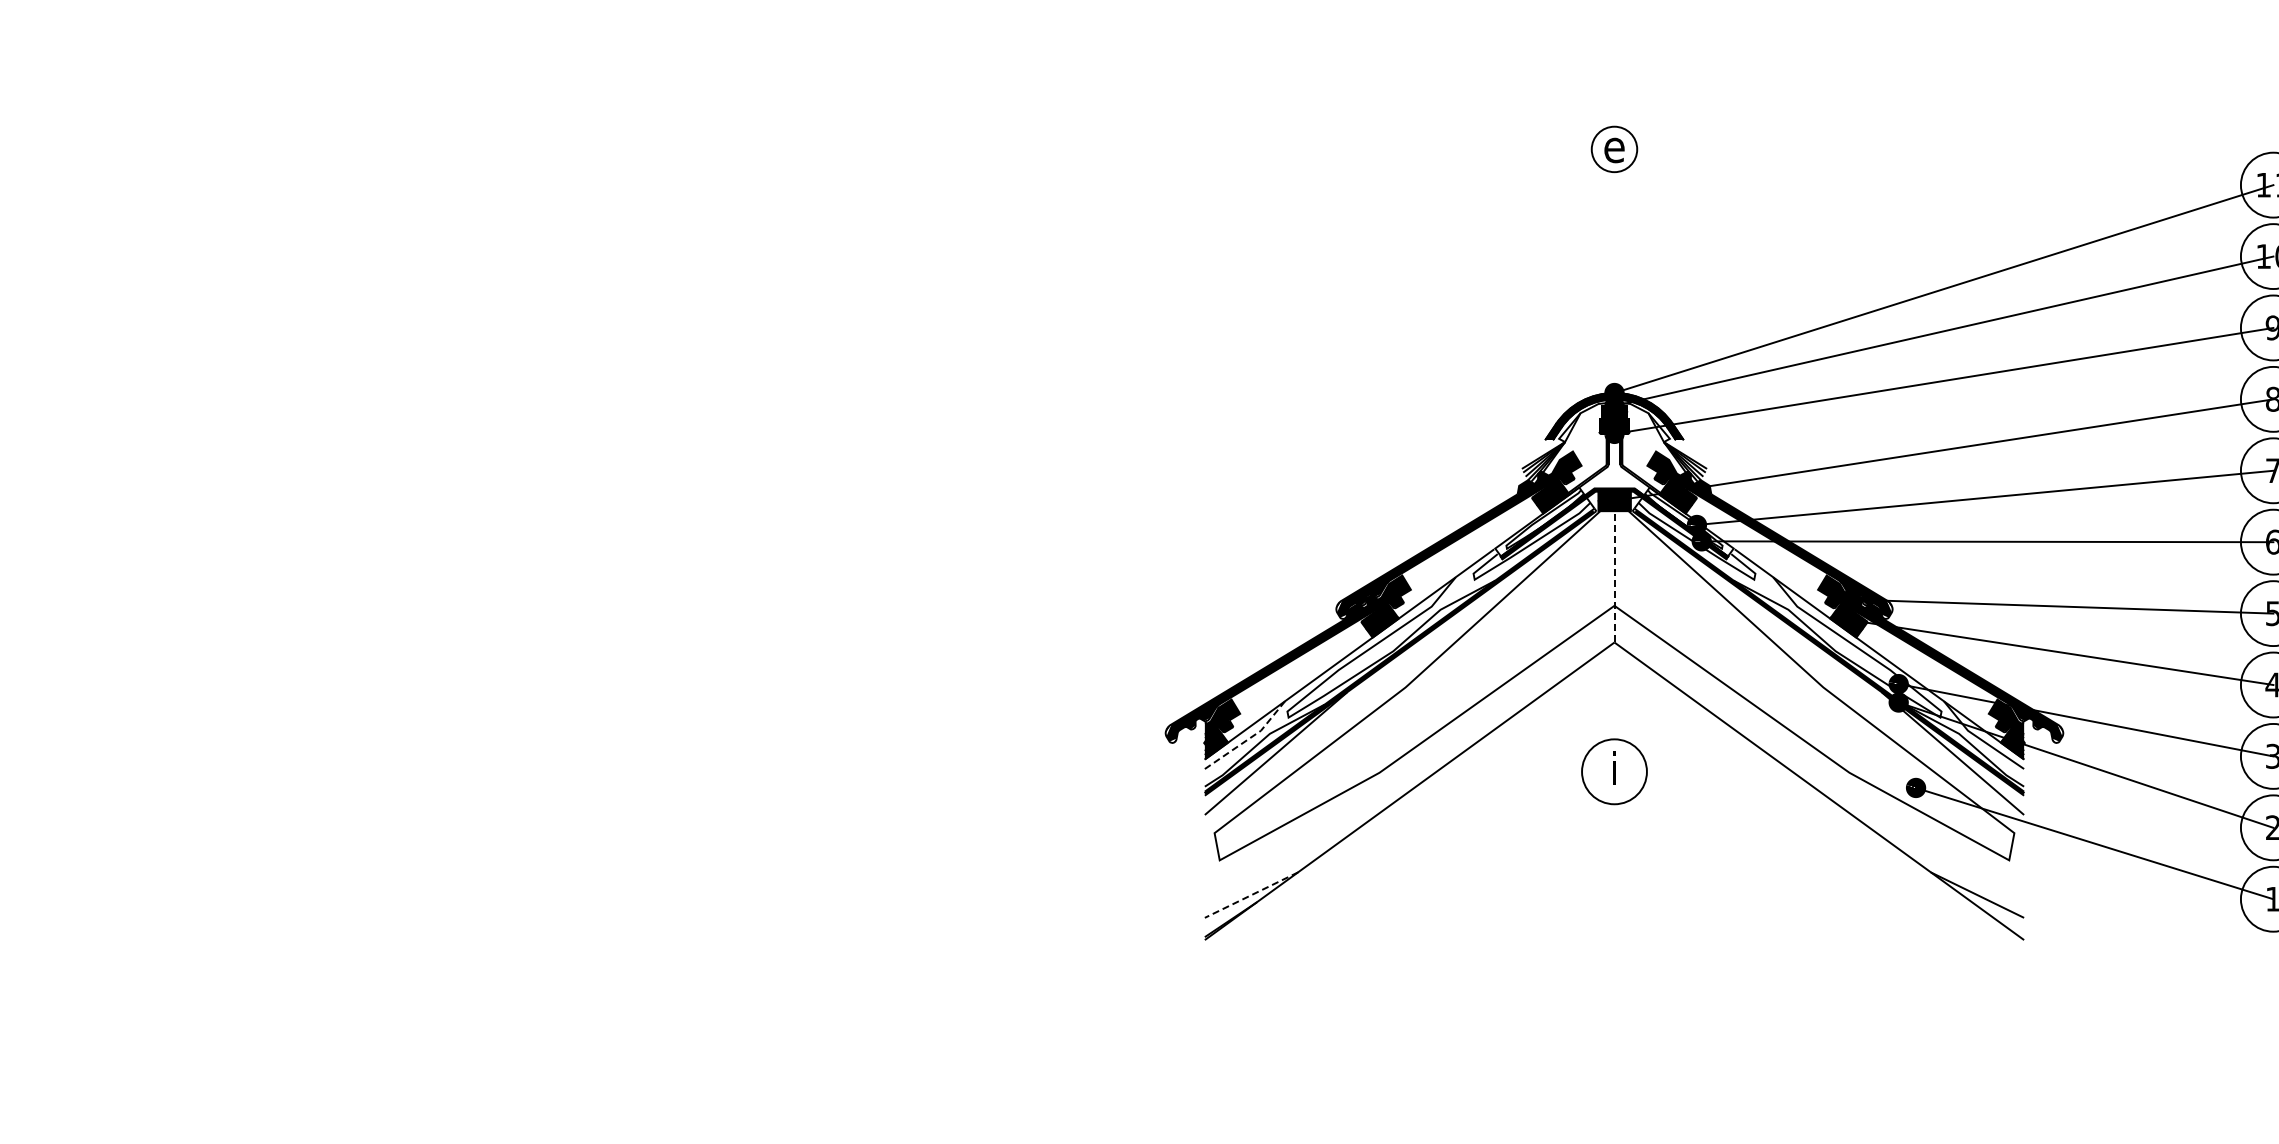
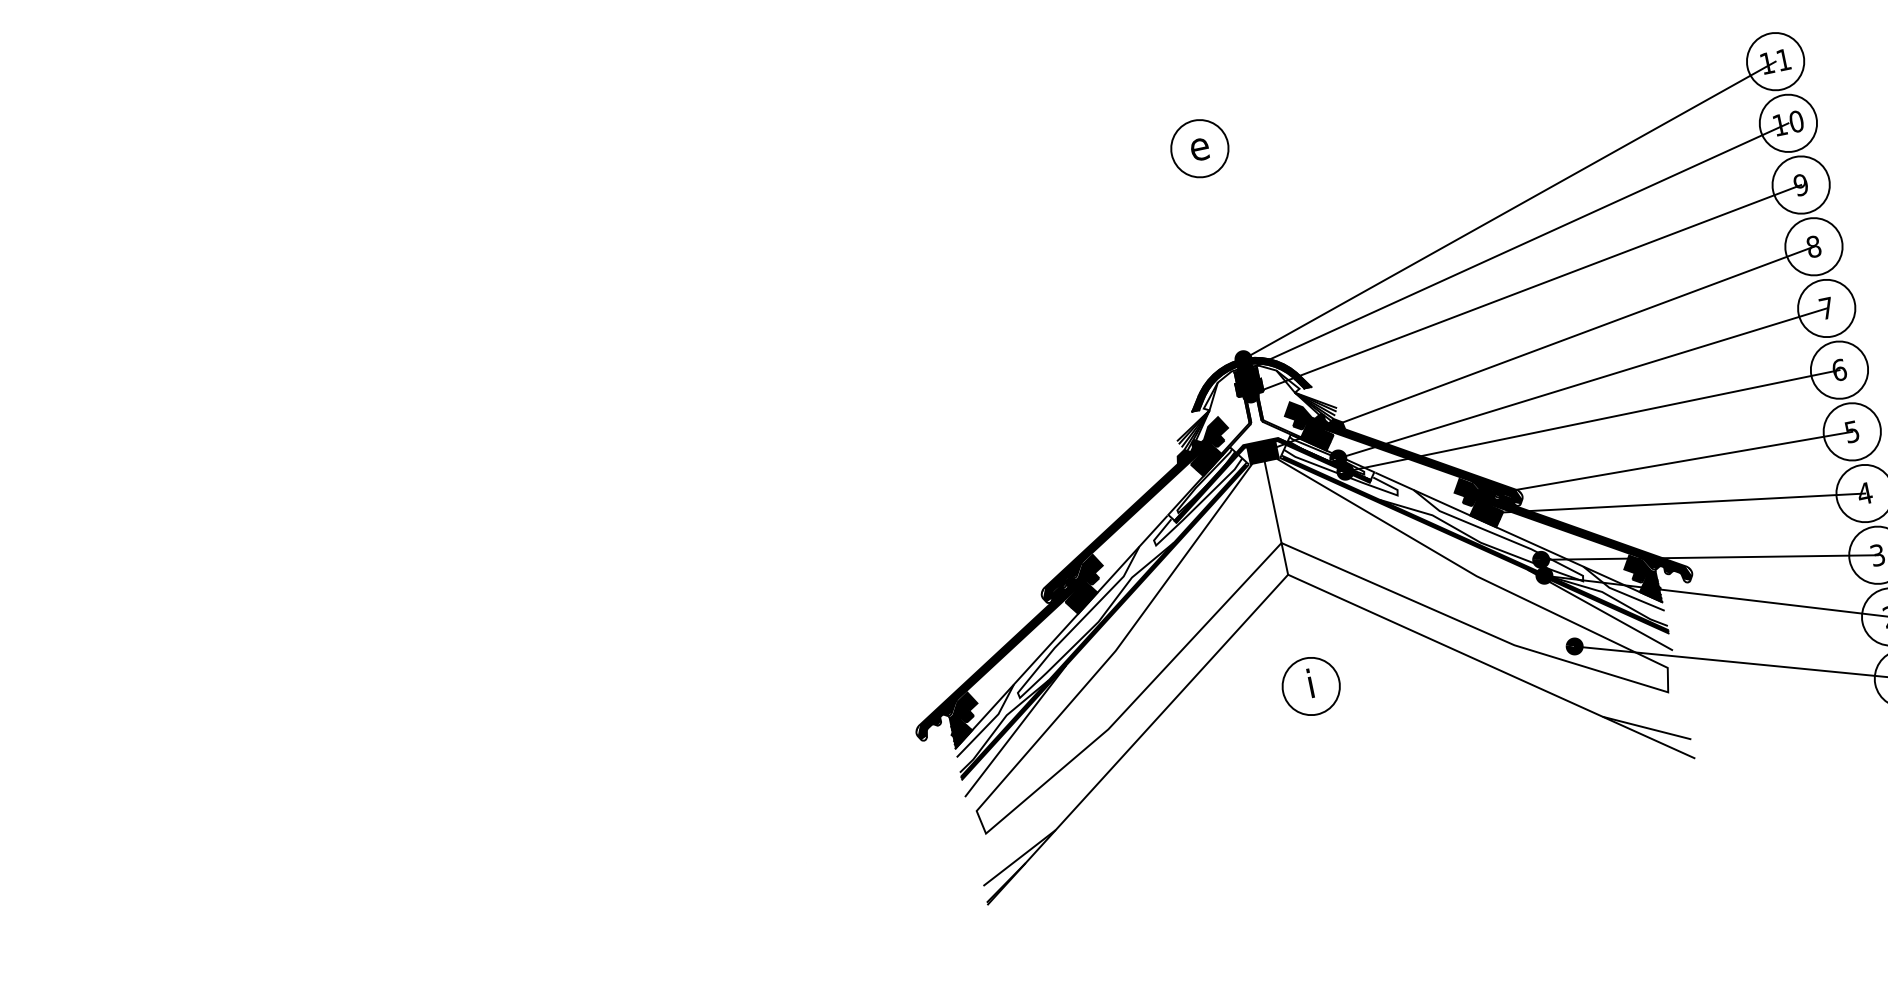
circle: (1614, 148) -> (1199, 147), size x1.43
line: (1614, 576) -> (1276, 517), dashed -> solid
line: (1249, 738) -> (989, 723), dashed -> solid
line: (1251, 895) -> (1019, 858), dashed -> solid

